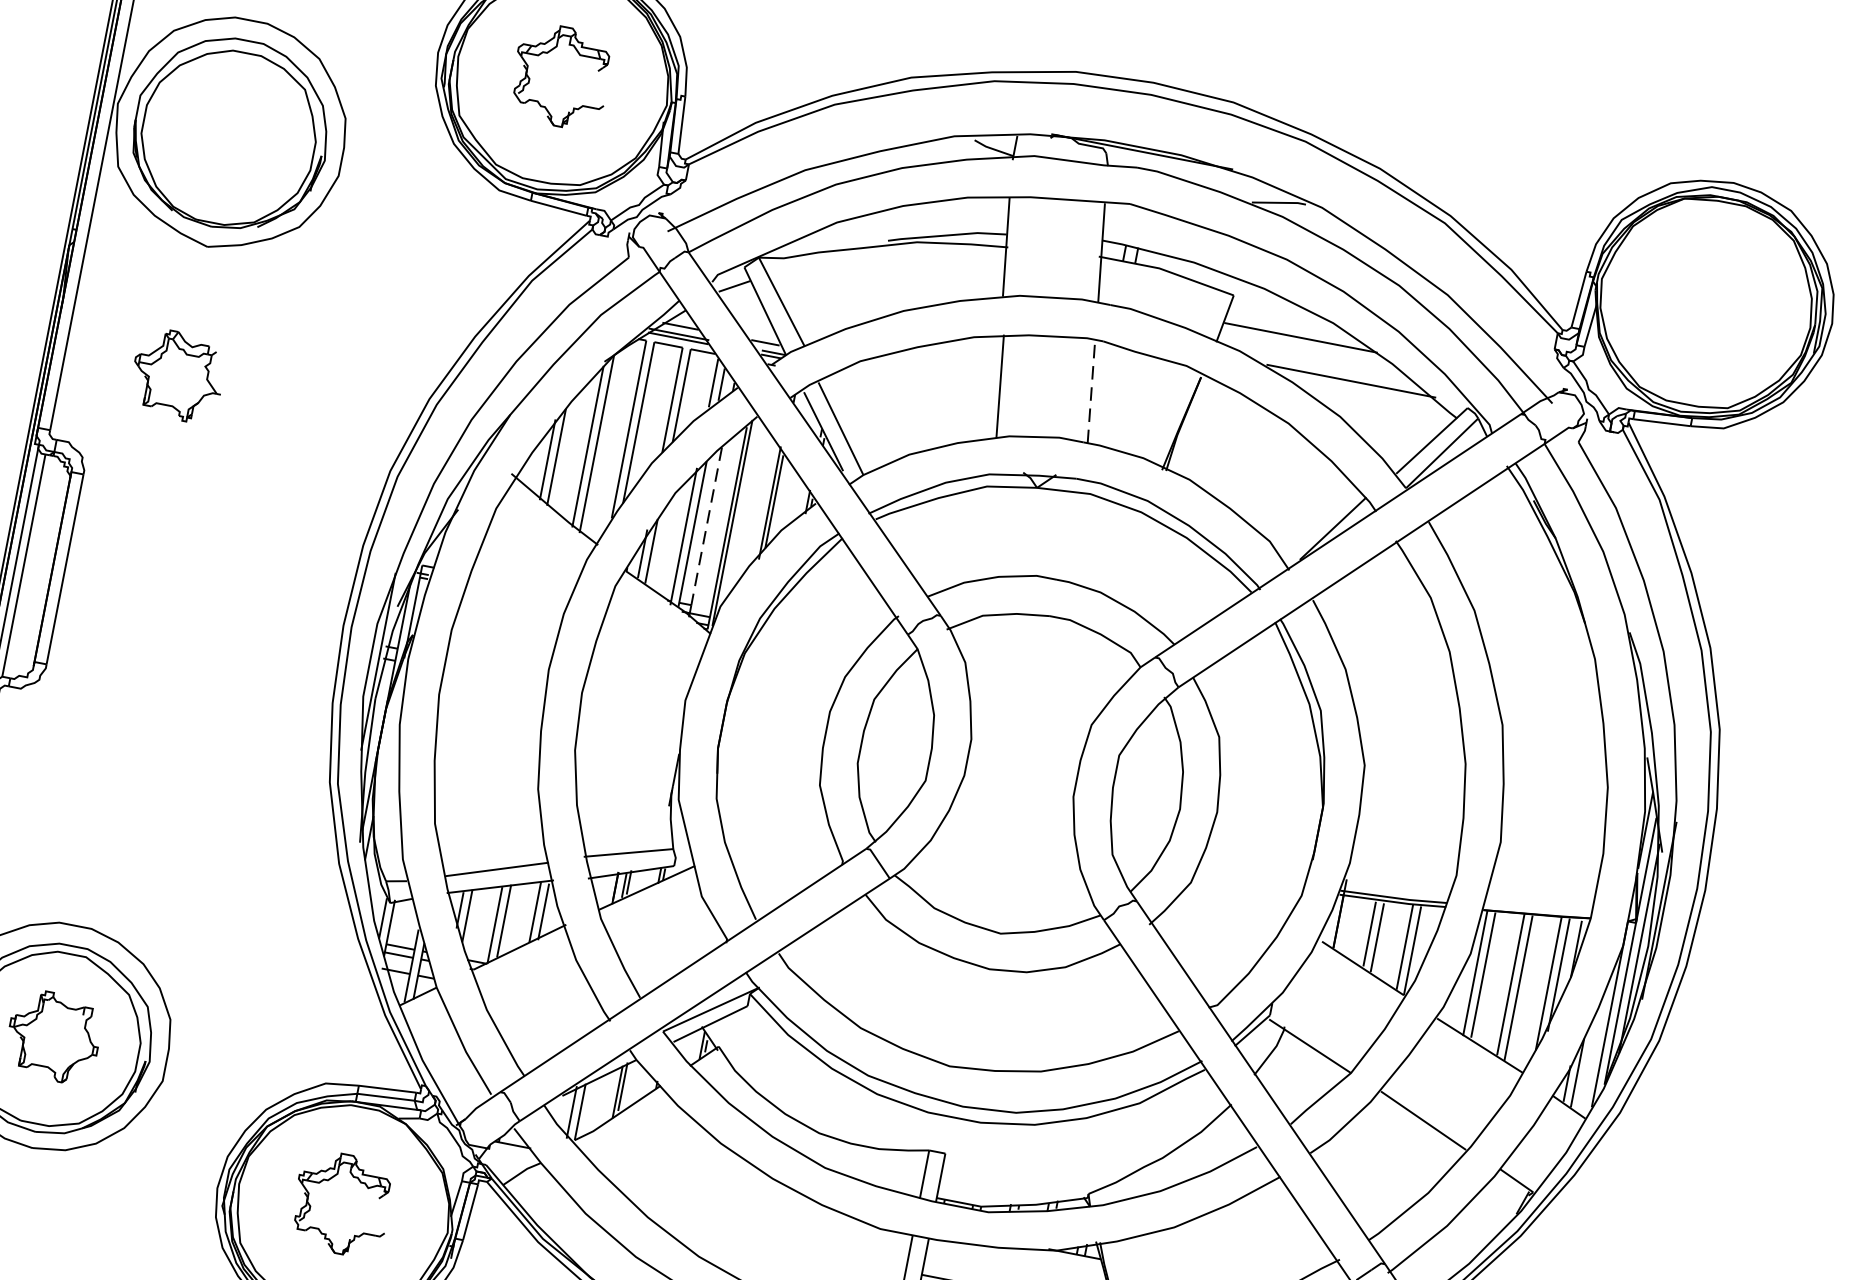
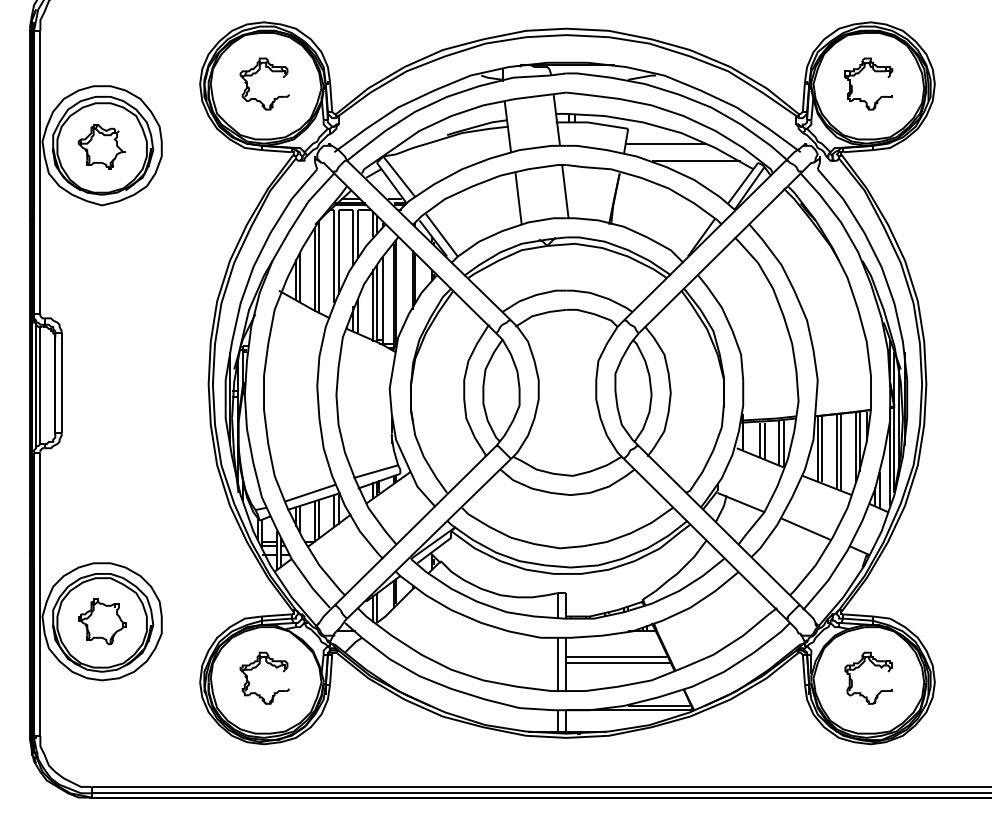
part: (1723, 279) -> (875, 72), added
part: (177, 374) -> (101, 146), moved
line: (1091, 391) -> (565, 191), dashed -> solid
line: (706, 527) -> (383, 298), dashed -> solid

